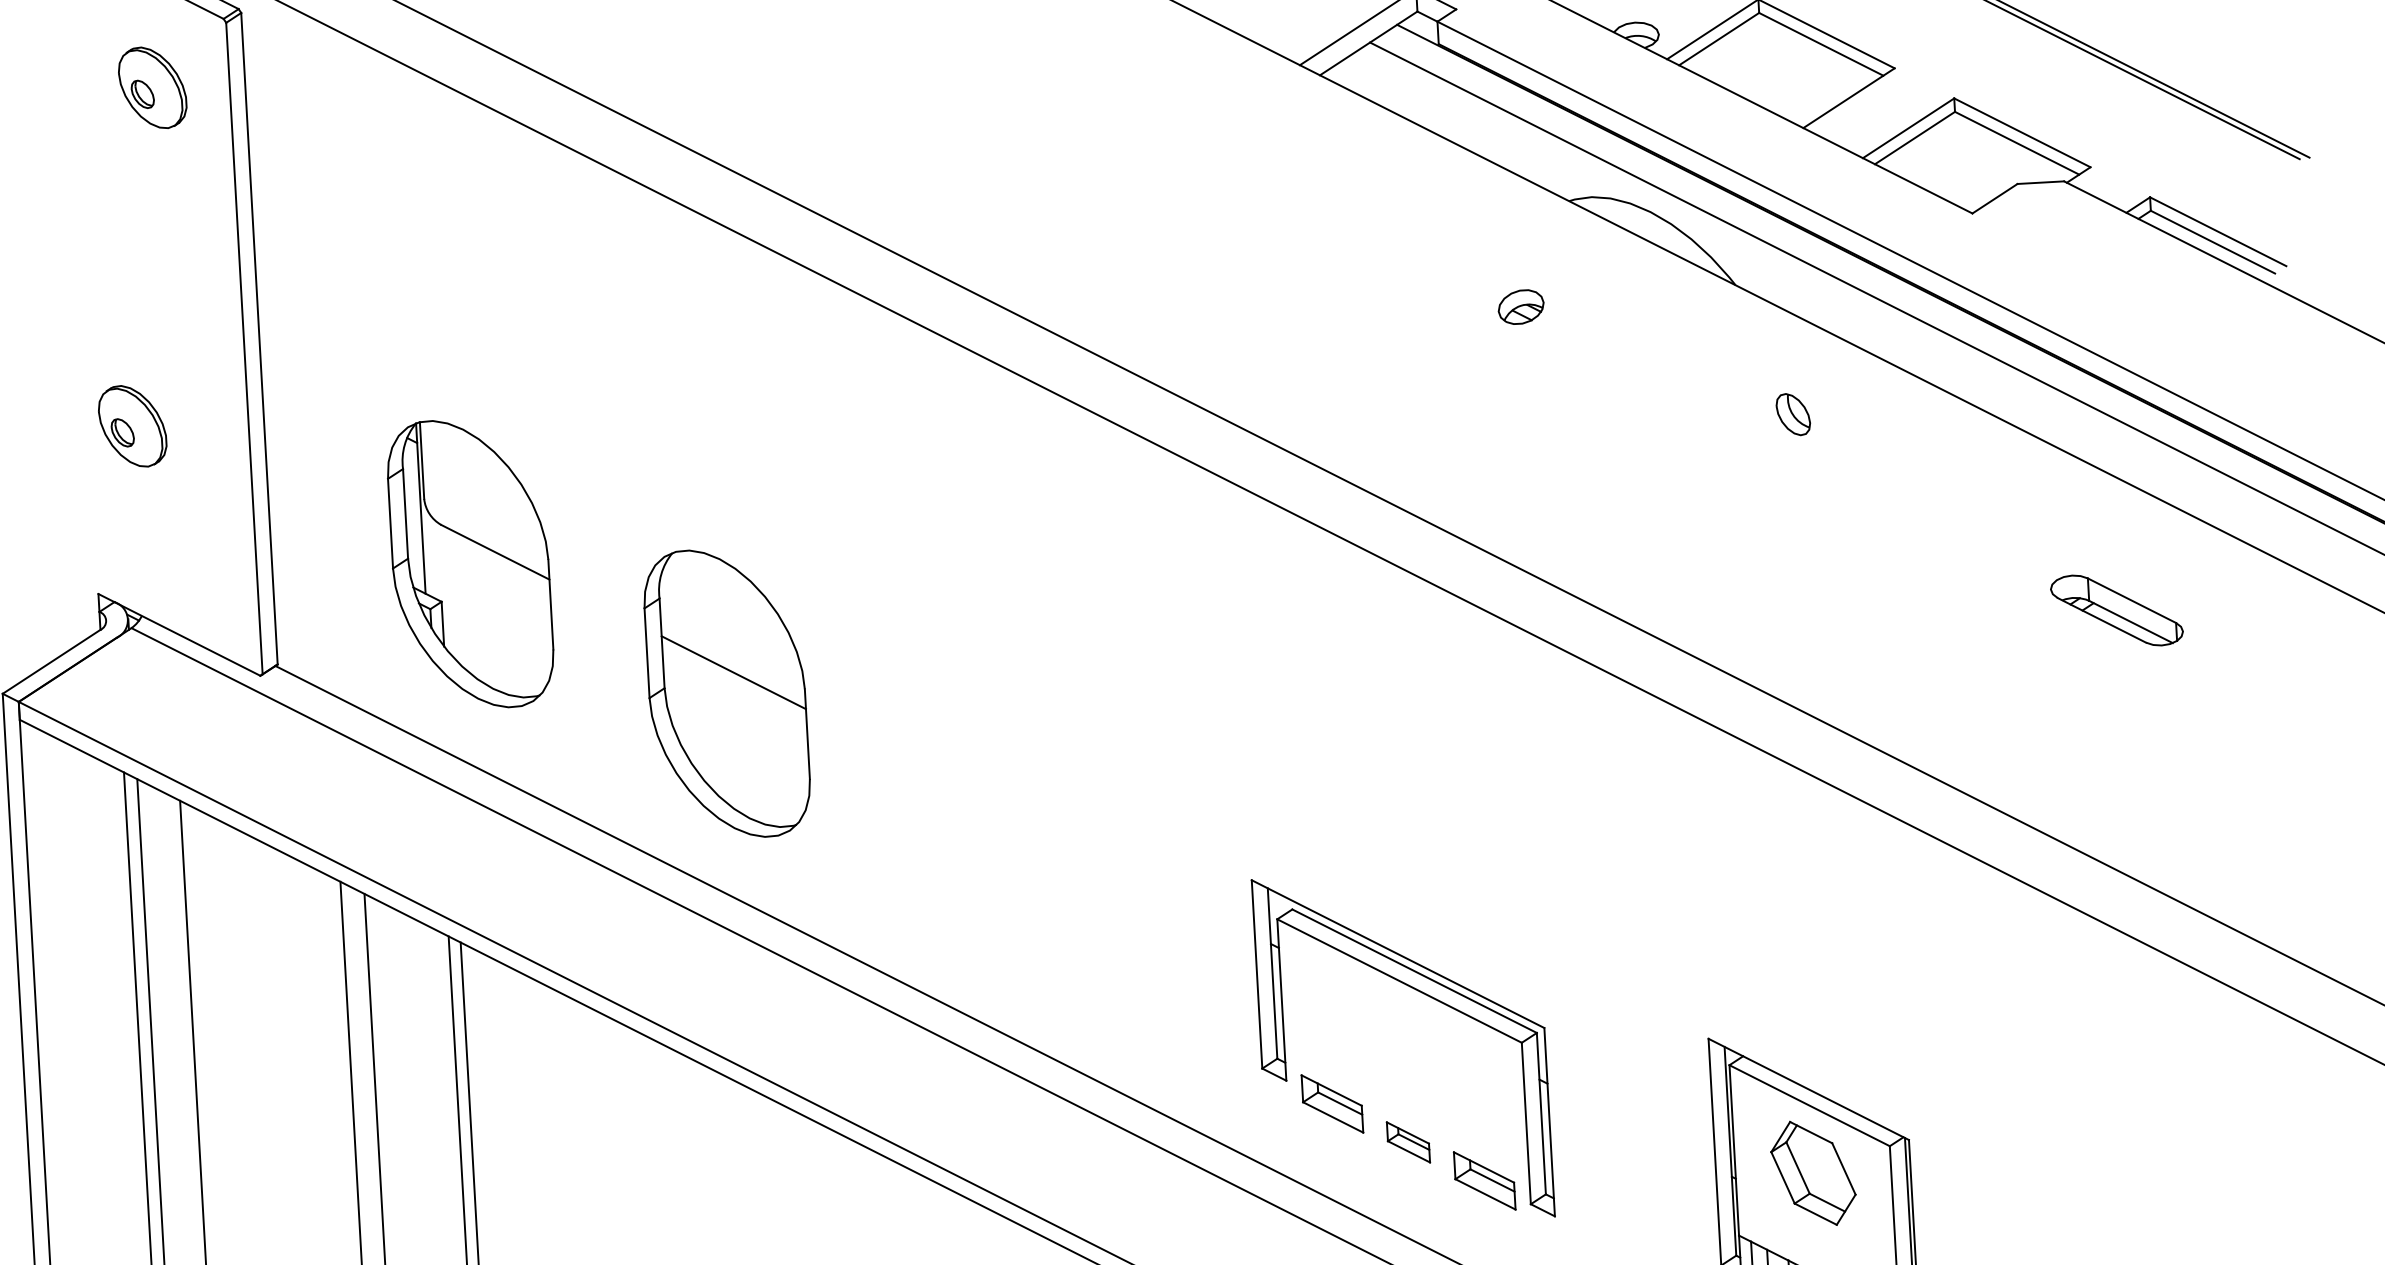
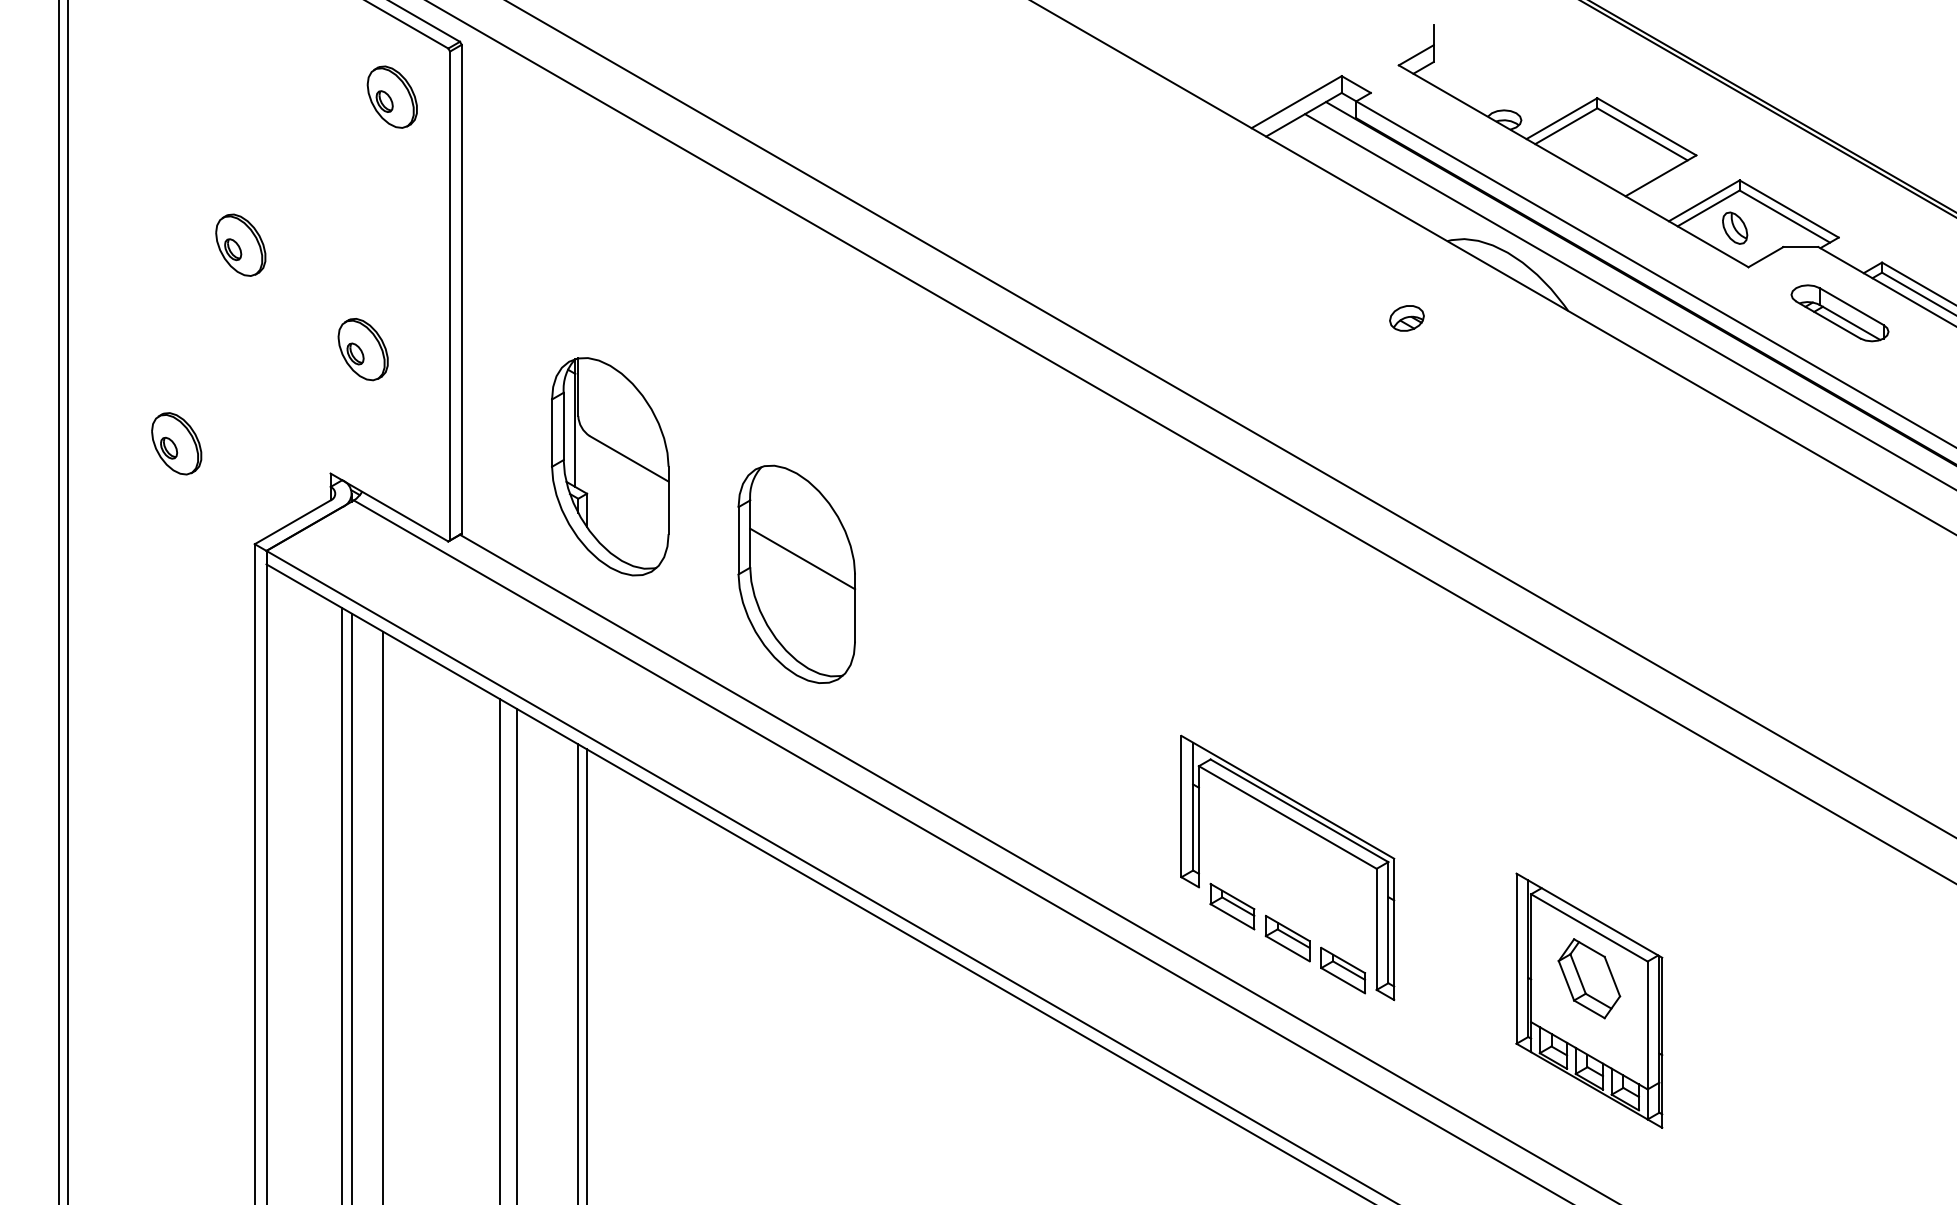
part: (1793, 413) -> (1735, 227), moved
part: (2116, 610) -> (1839, 313), moved
part: (1408, 1142) -> (1287, 938), size x1.43

